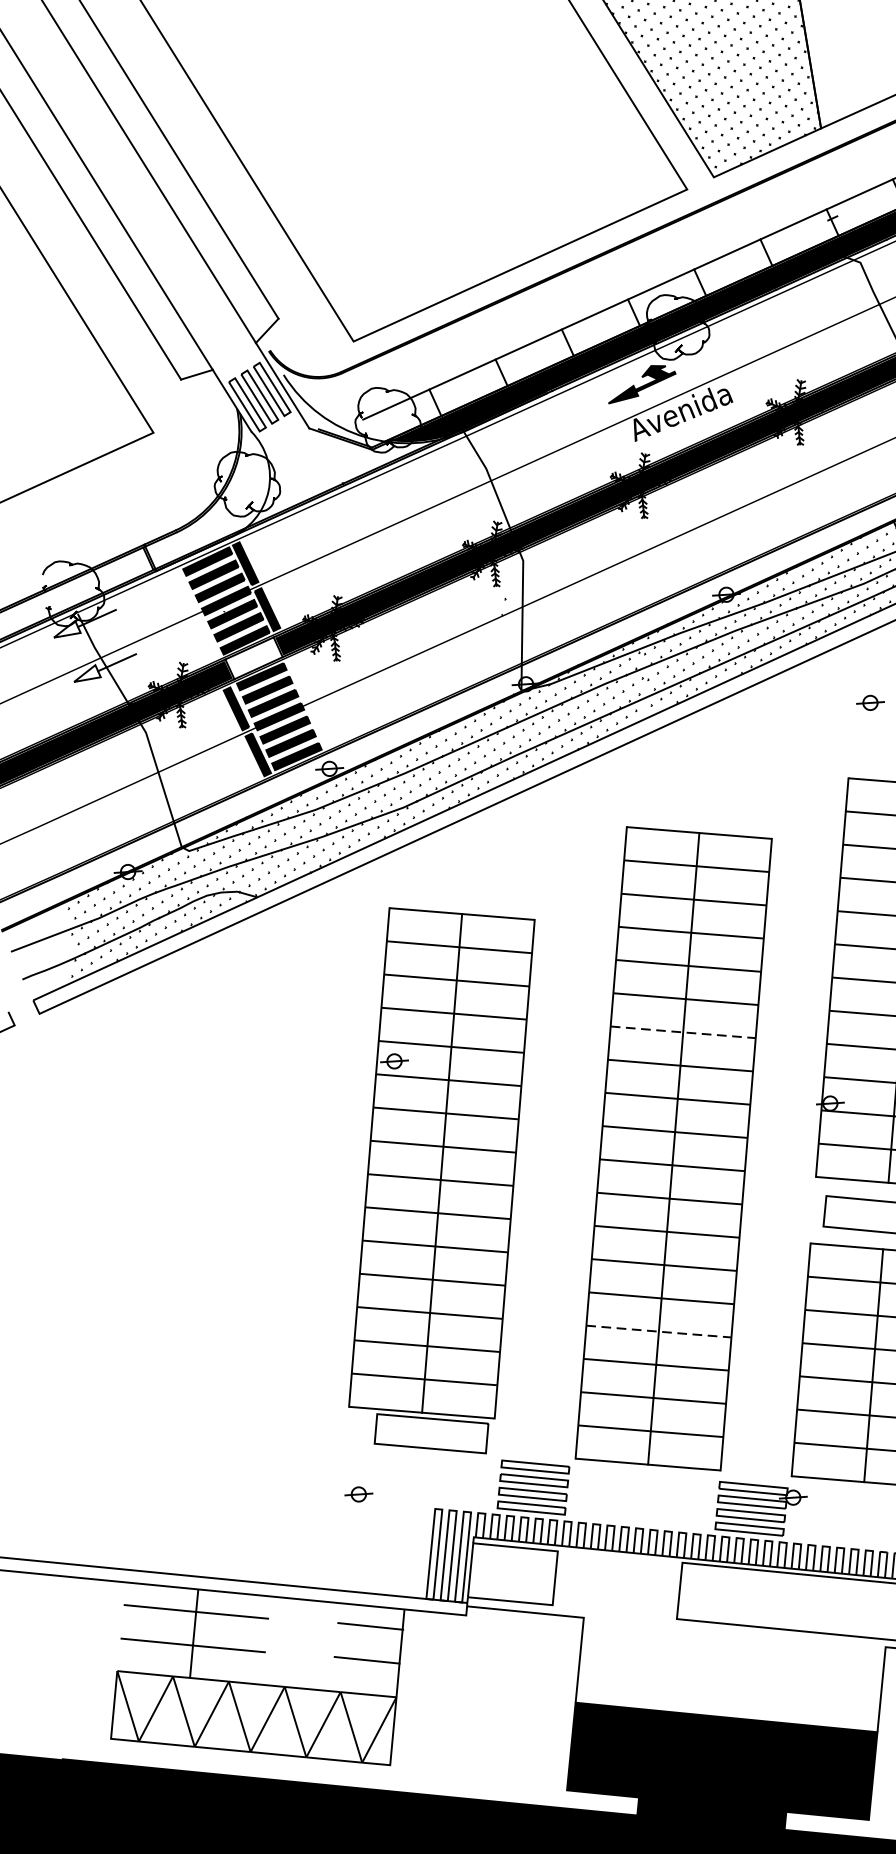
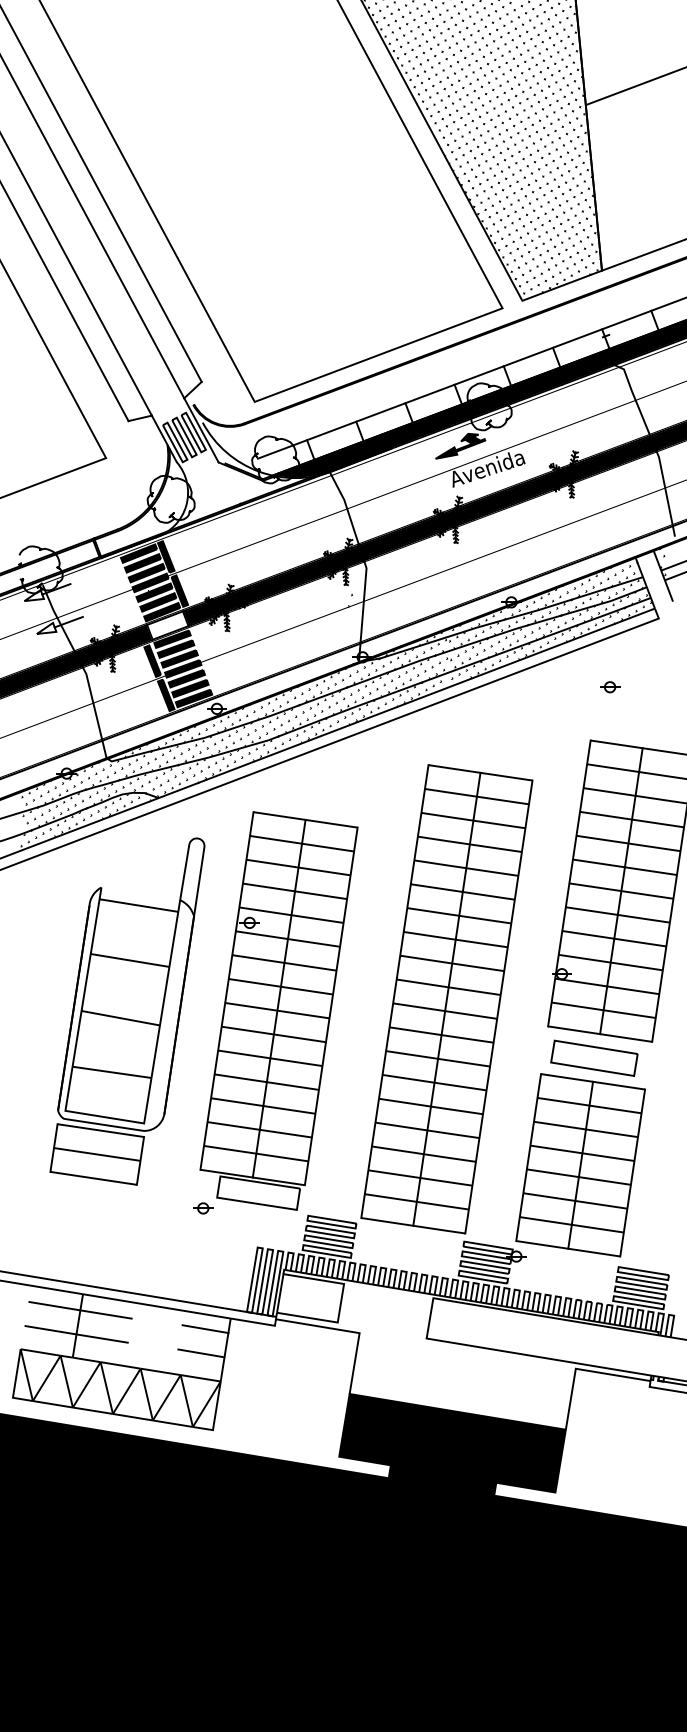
line: (683, 1031) -> (459, 915), dashed -> solid
part: (233, 1194) -> (127, 1011), added
line: (660, 1331) -> (428, 1130), dashed -> solid
part: (359, 1494) -> (203, 1208), moved

